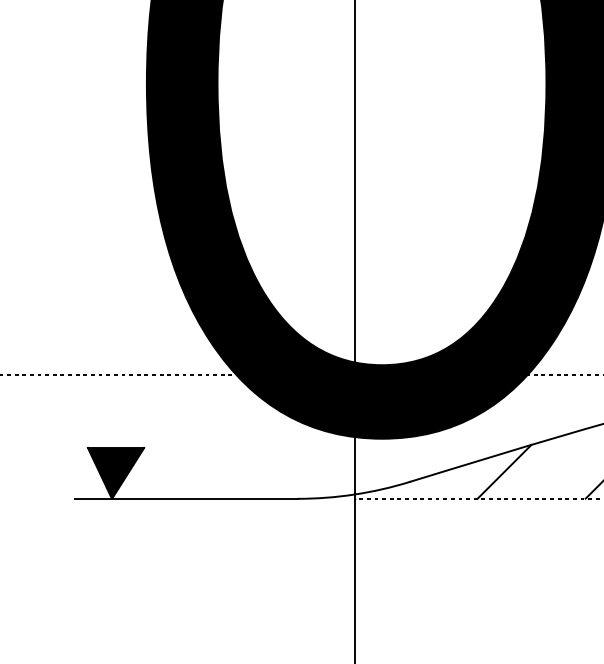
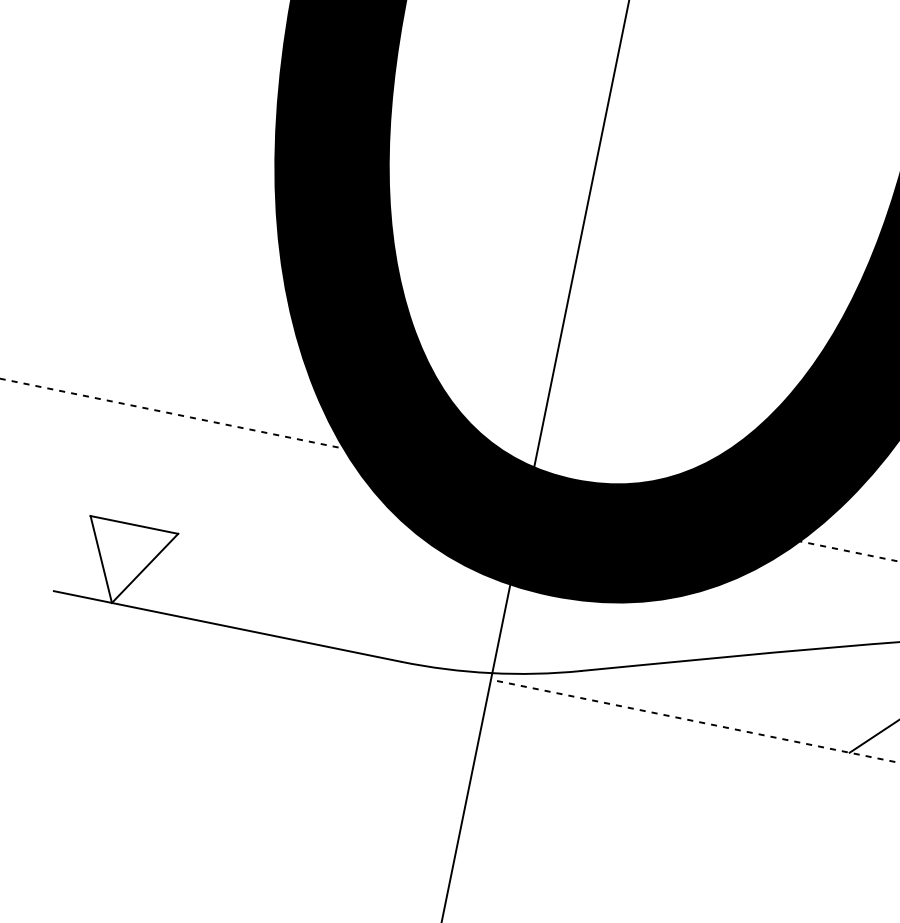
line: (504, 471) -> (731, 684), removed
fill: (115, 472) -> (125, 563), removed

